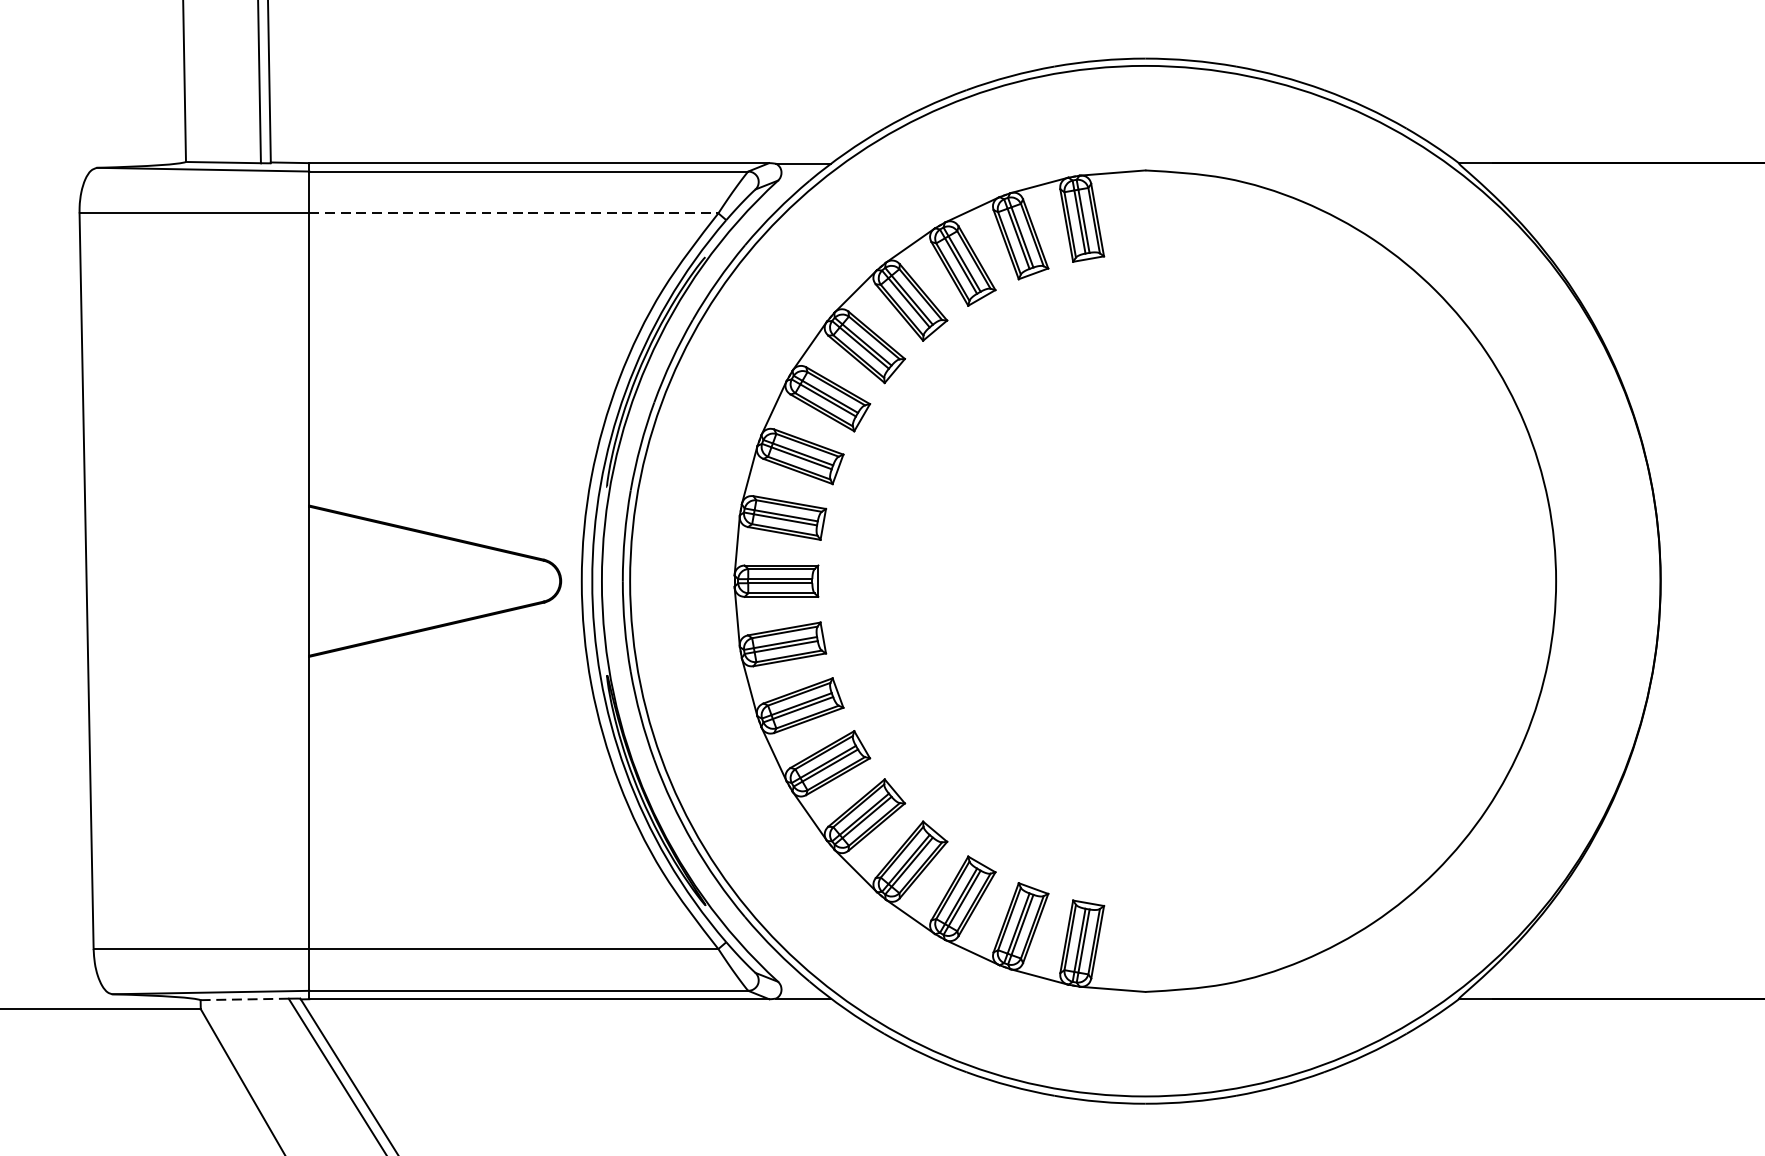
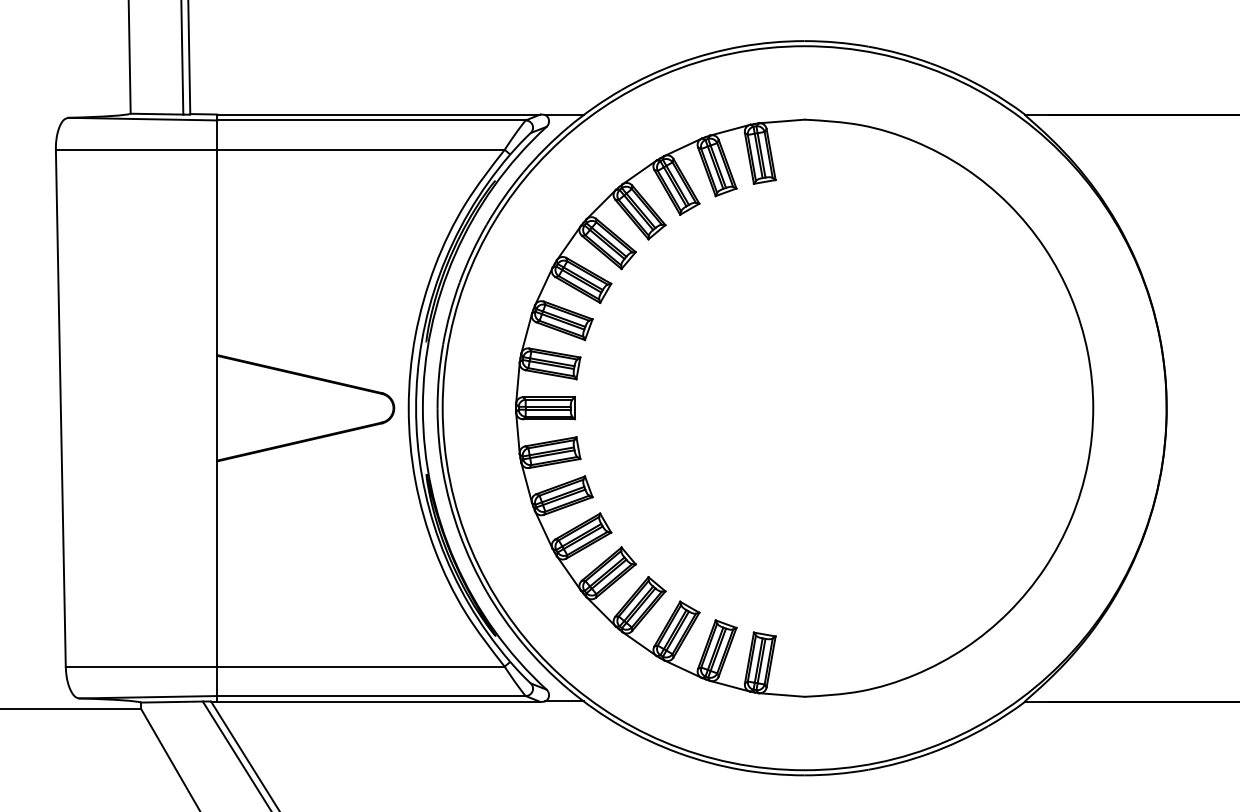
line: (514, 212) -> (361, 149), dashed -> solid
line: (244, 1000) -> (171, 702), dashed -> solid

